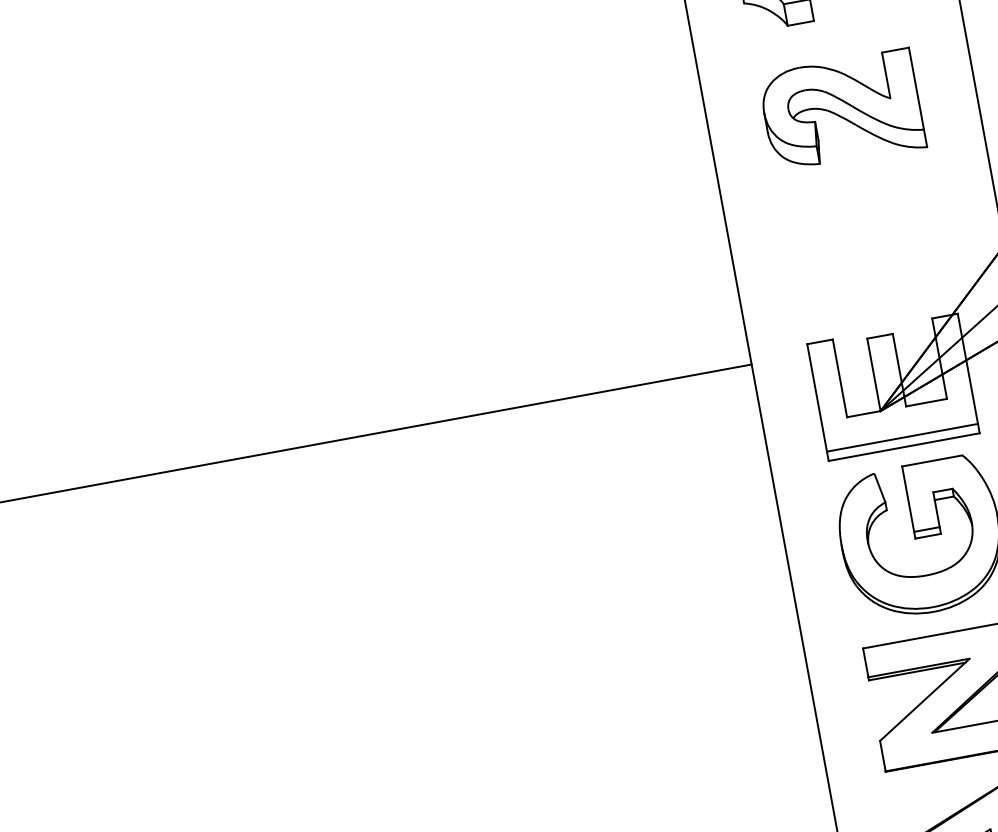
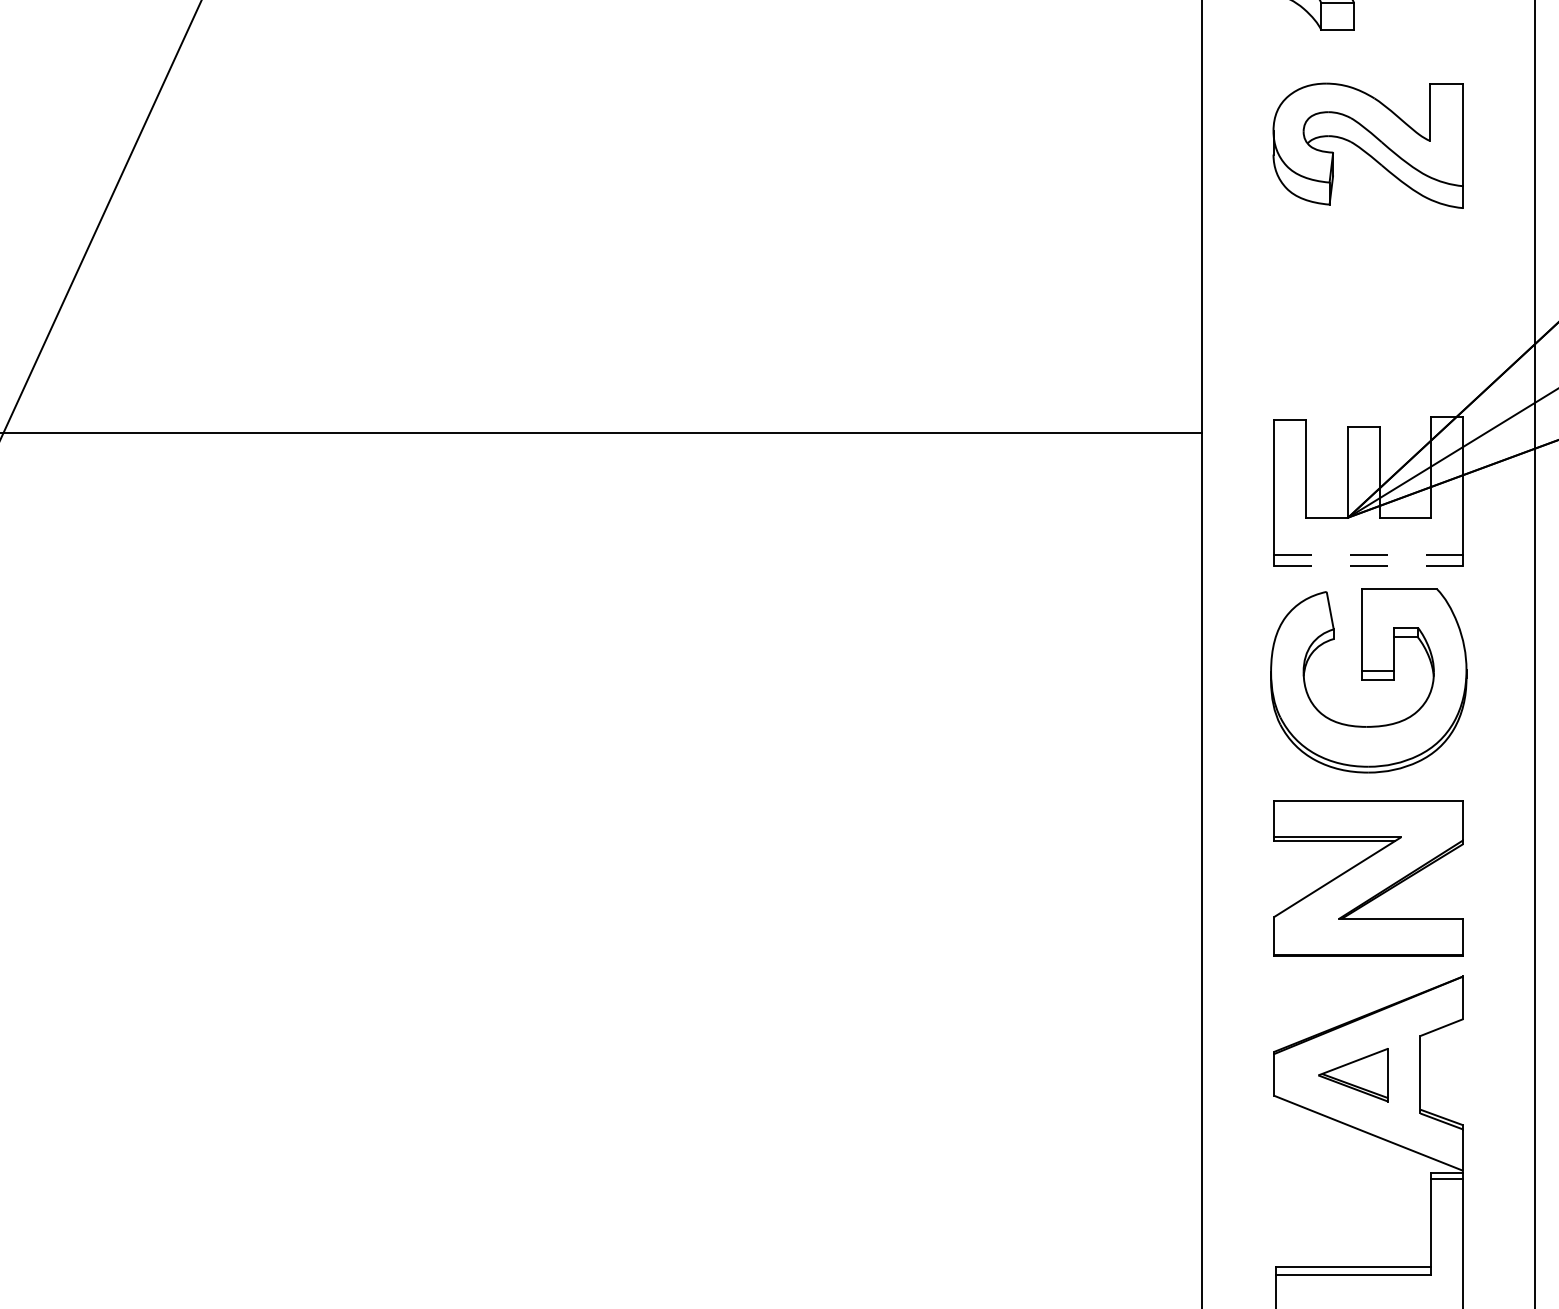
line: (902, 437) -> (1368, 554), solid -> dashed
line: (903, 447) -> (1368, 566), solid -> dashed

